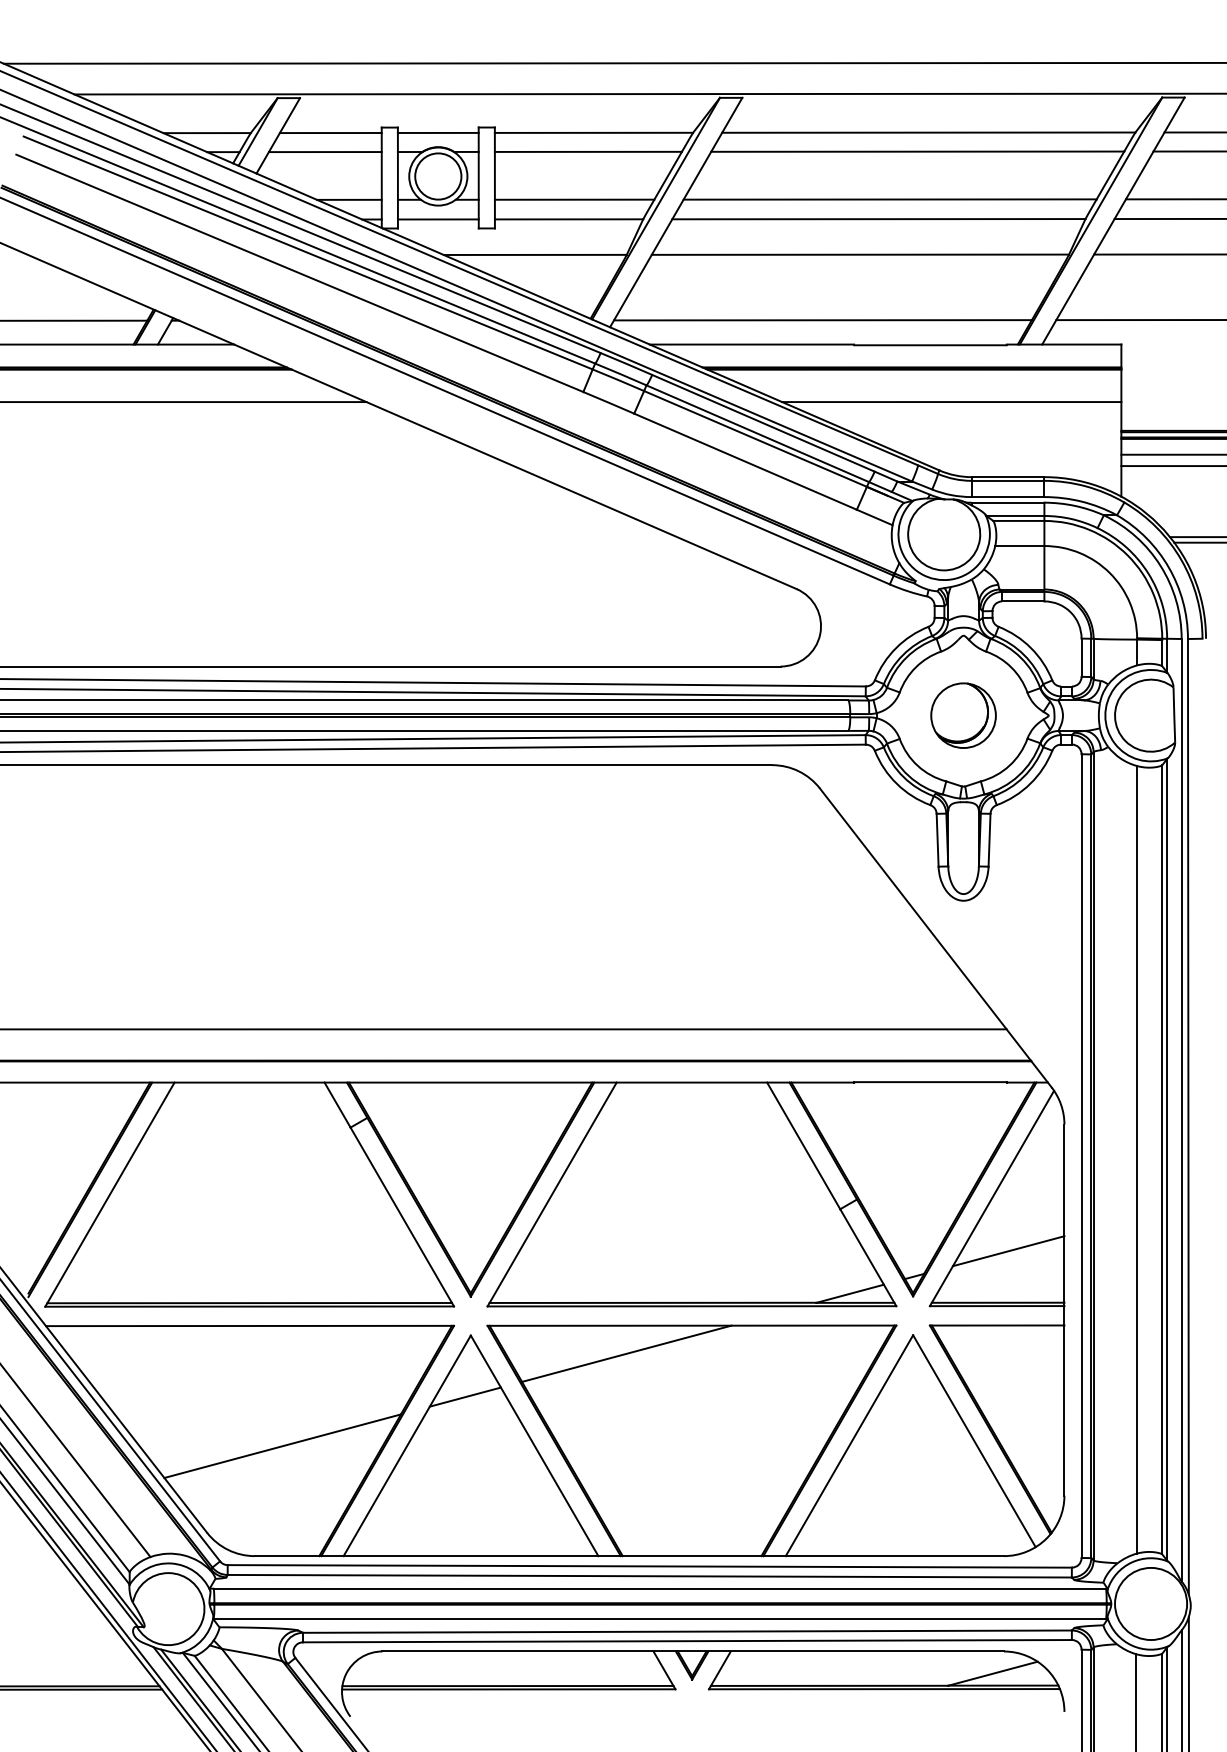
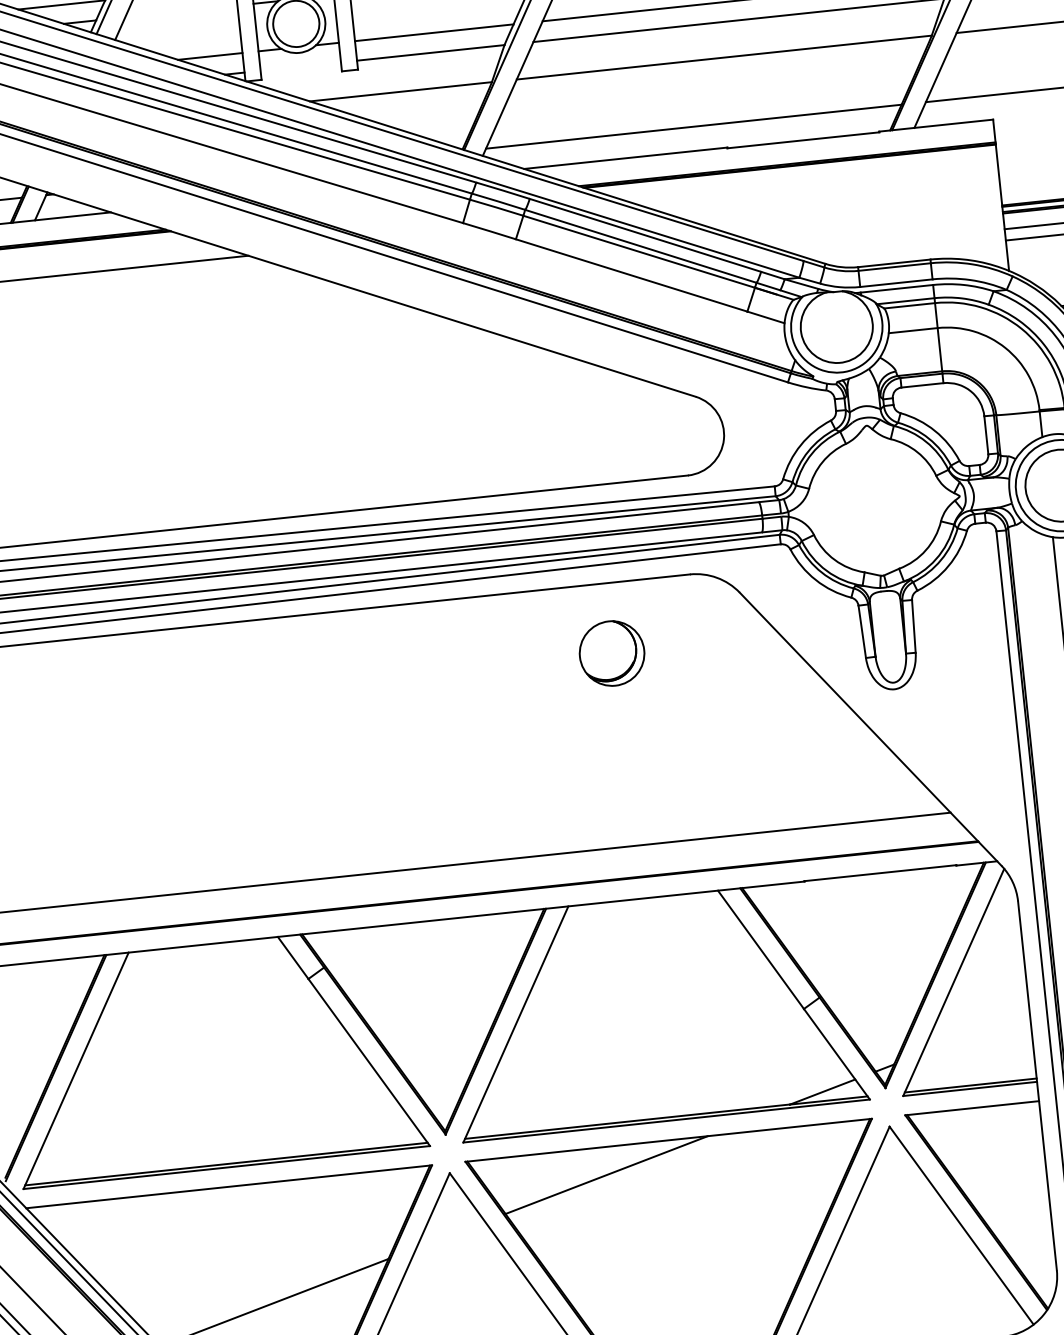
line: (324, 152) -> (180, 11), removed
line: (437, 219) -> (299, 66), removed
line: (951, 402) -> (830, 195), removed
part: (963, 715) -> (611, 653), moved
line: (1008, 1251) -> (975, 1033), removed
line: (464, 1396) -> (449, 1234), removed

